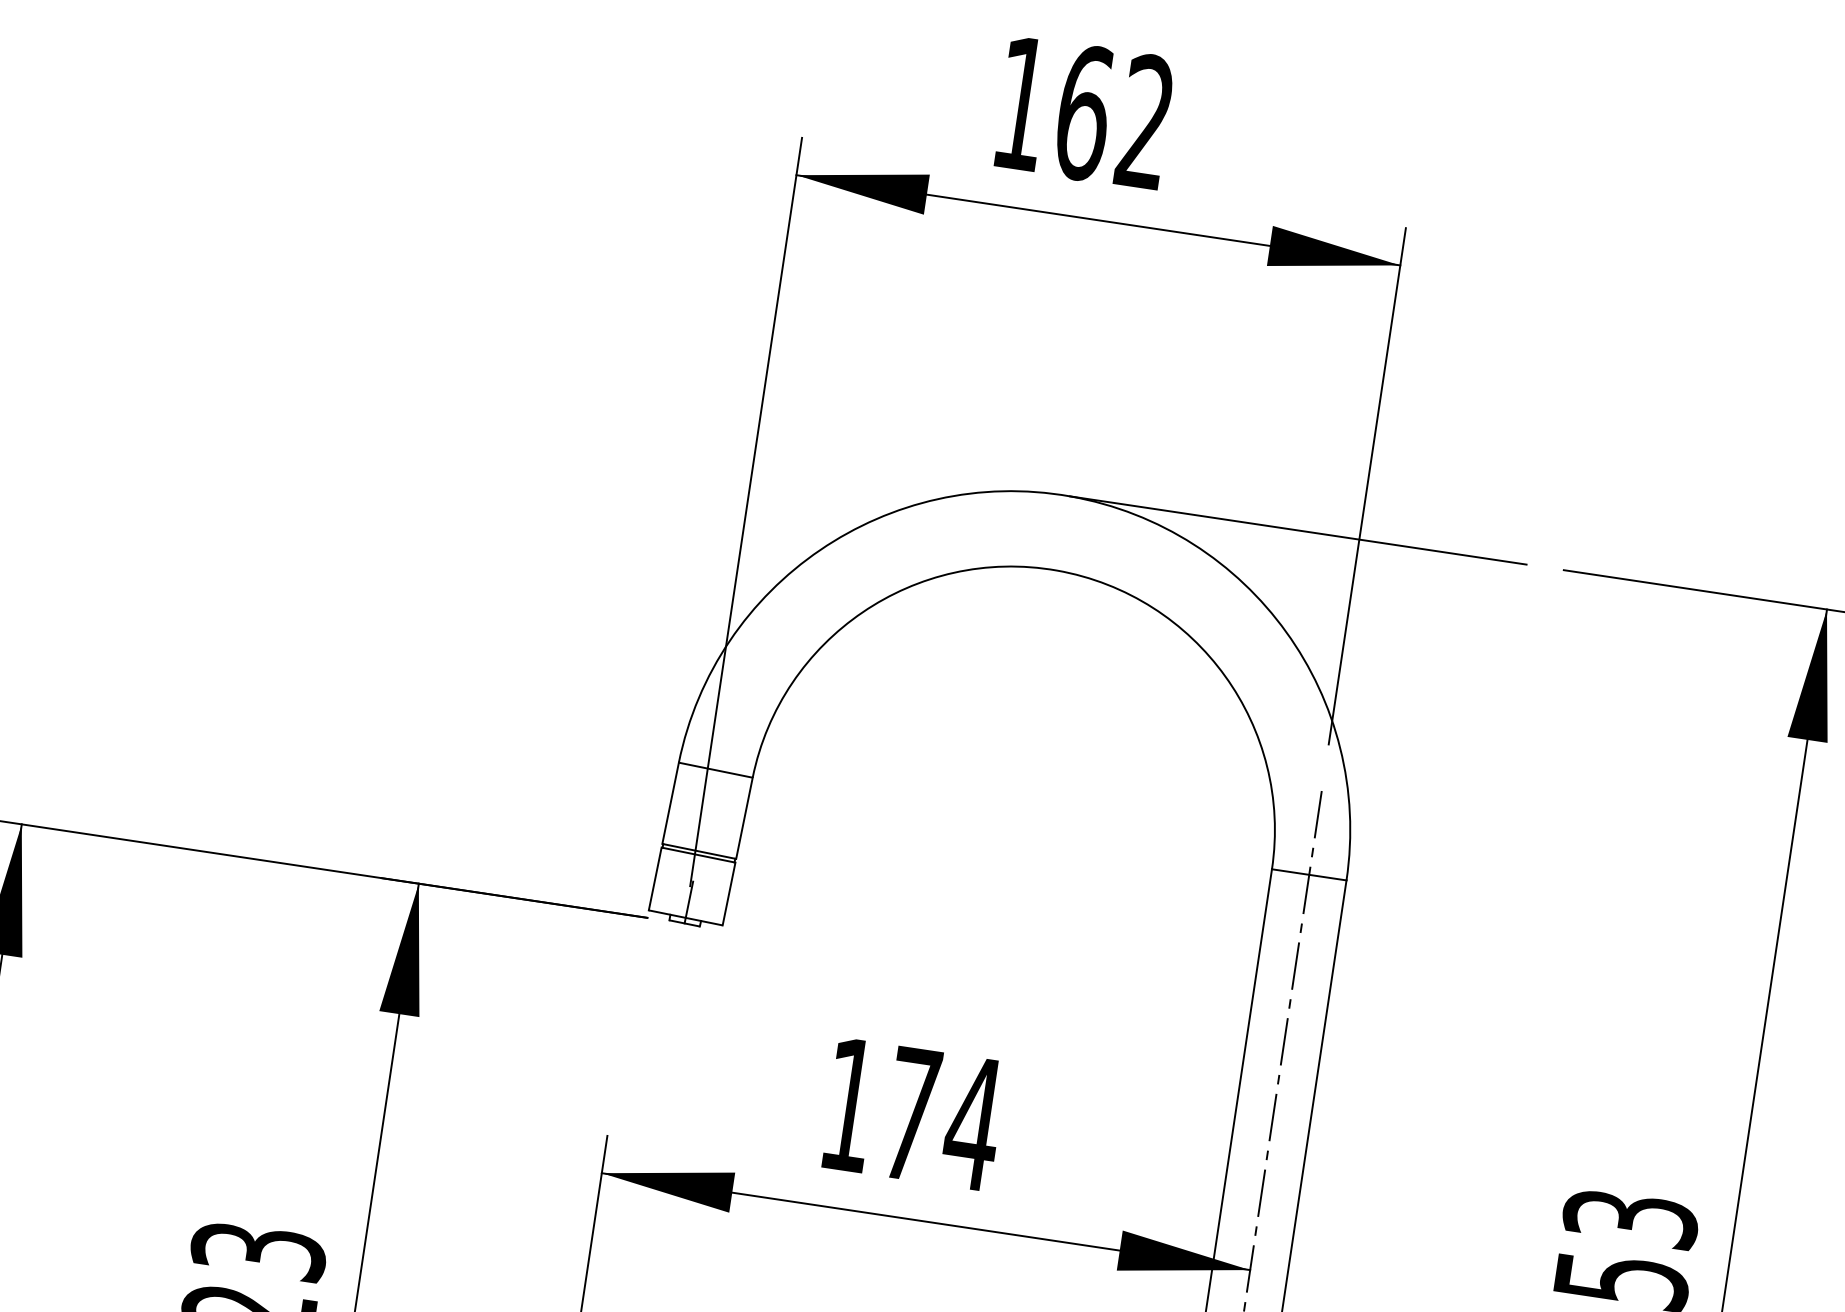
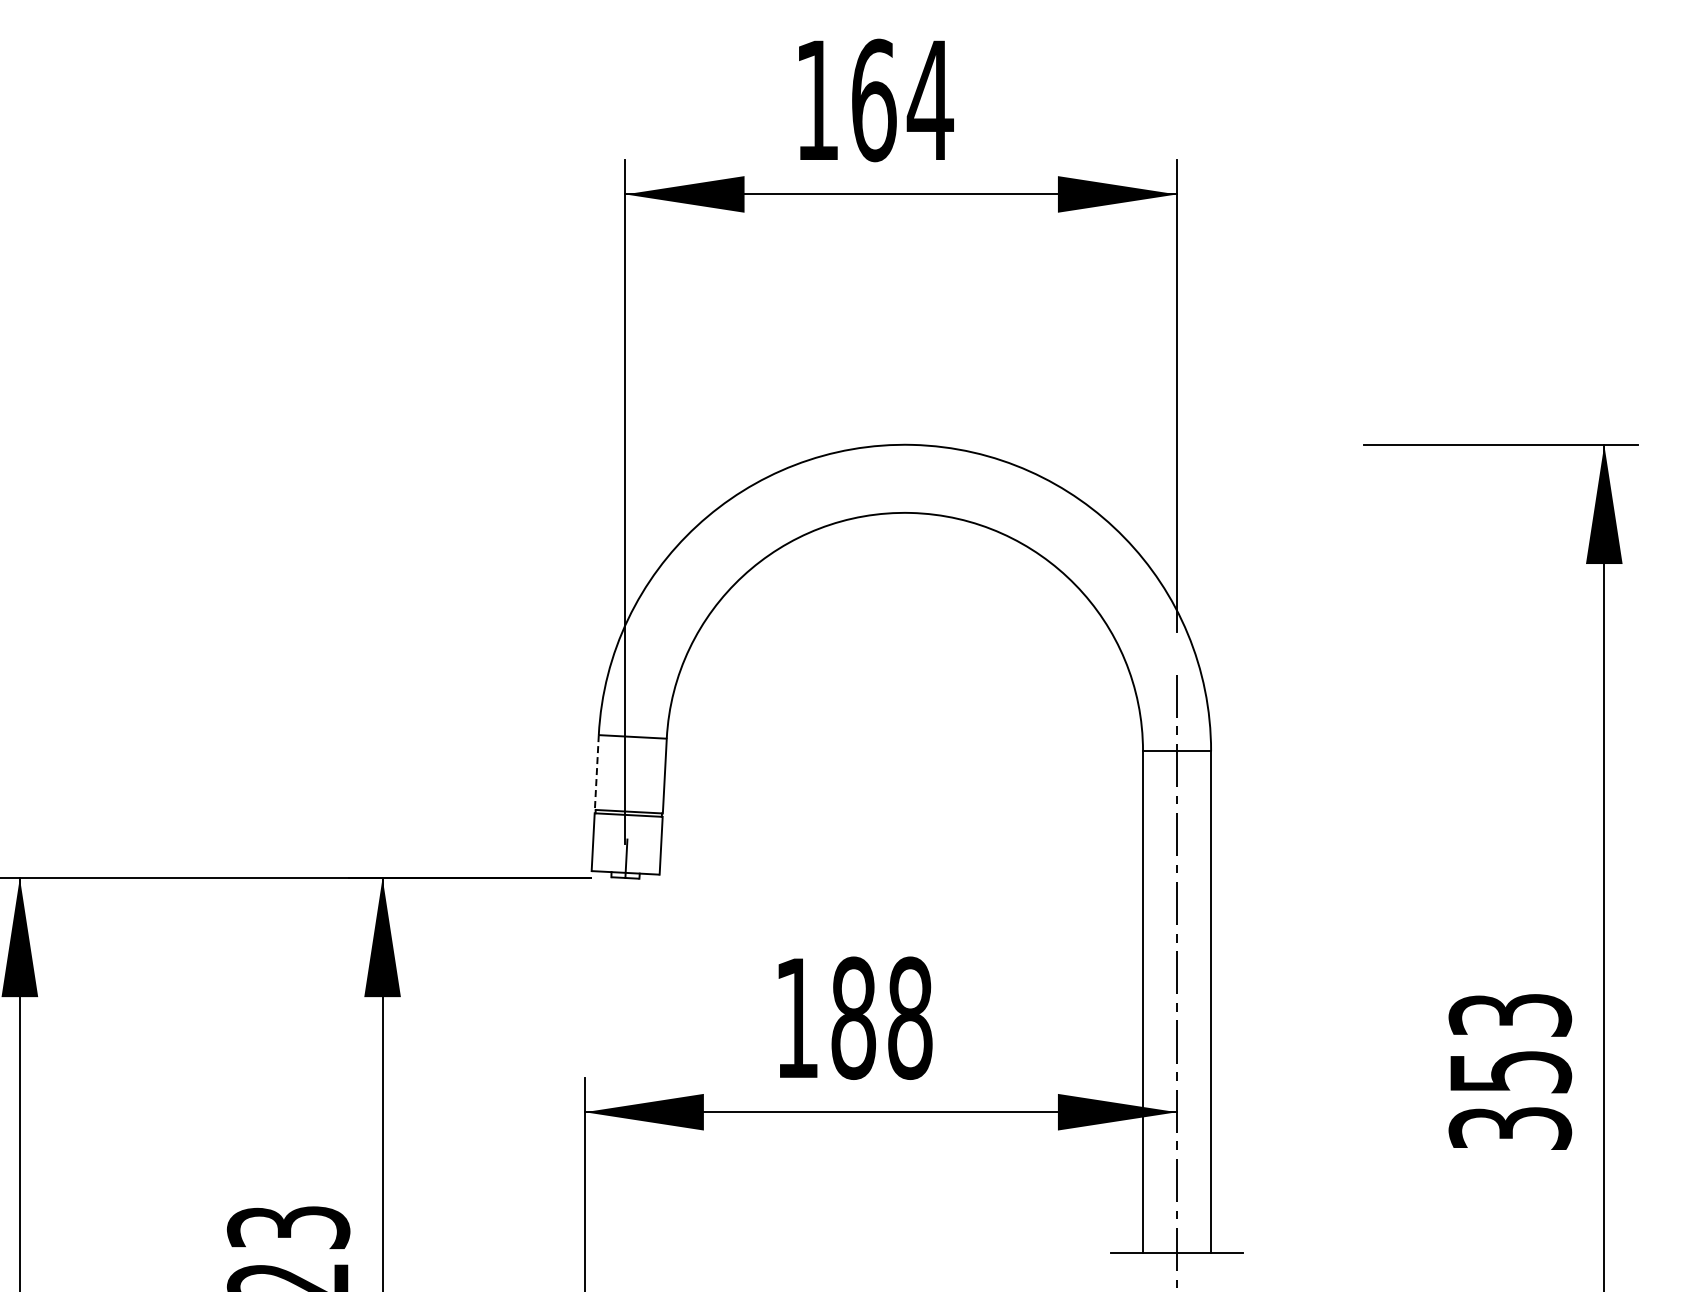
text: (1145, 119) -> (929, 98), 162 -> 164
line: (1297, 529) -> (1120, 444), removed
line: (670, 804) -> (596, 773), solid -> dashed
text: (943, 1118) -> (882, 1017), 174 -> 188

